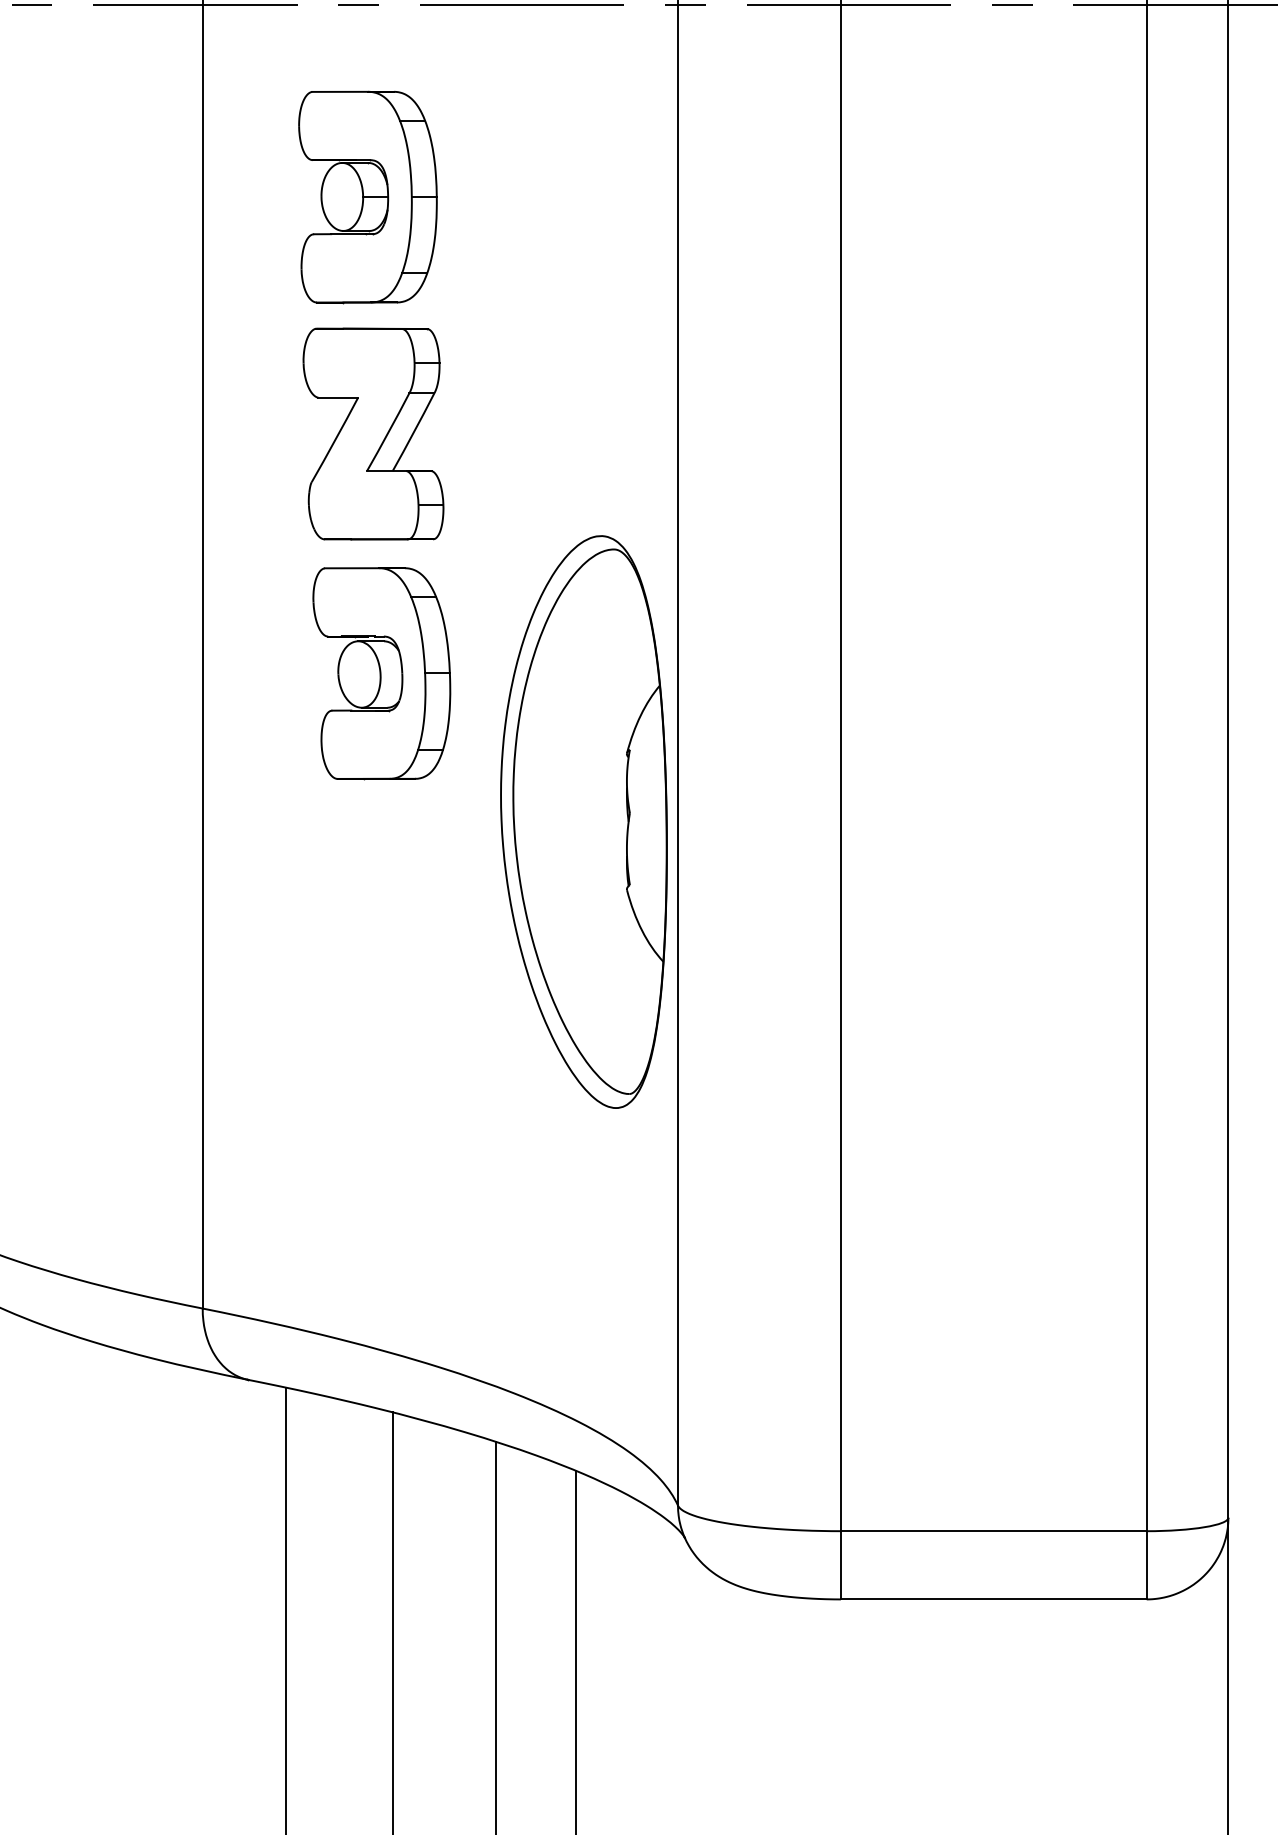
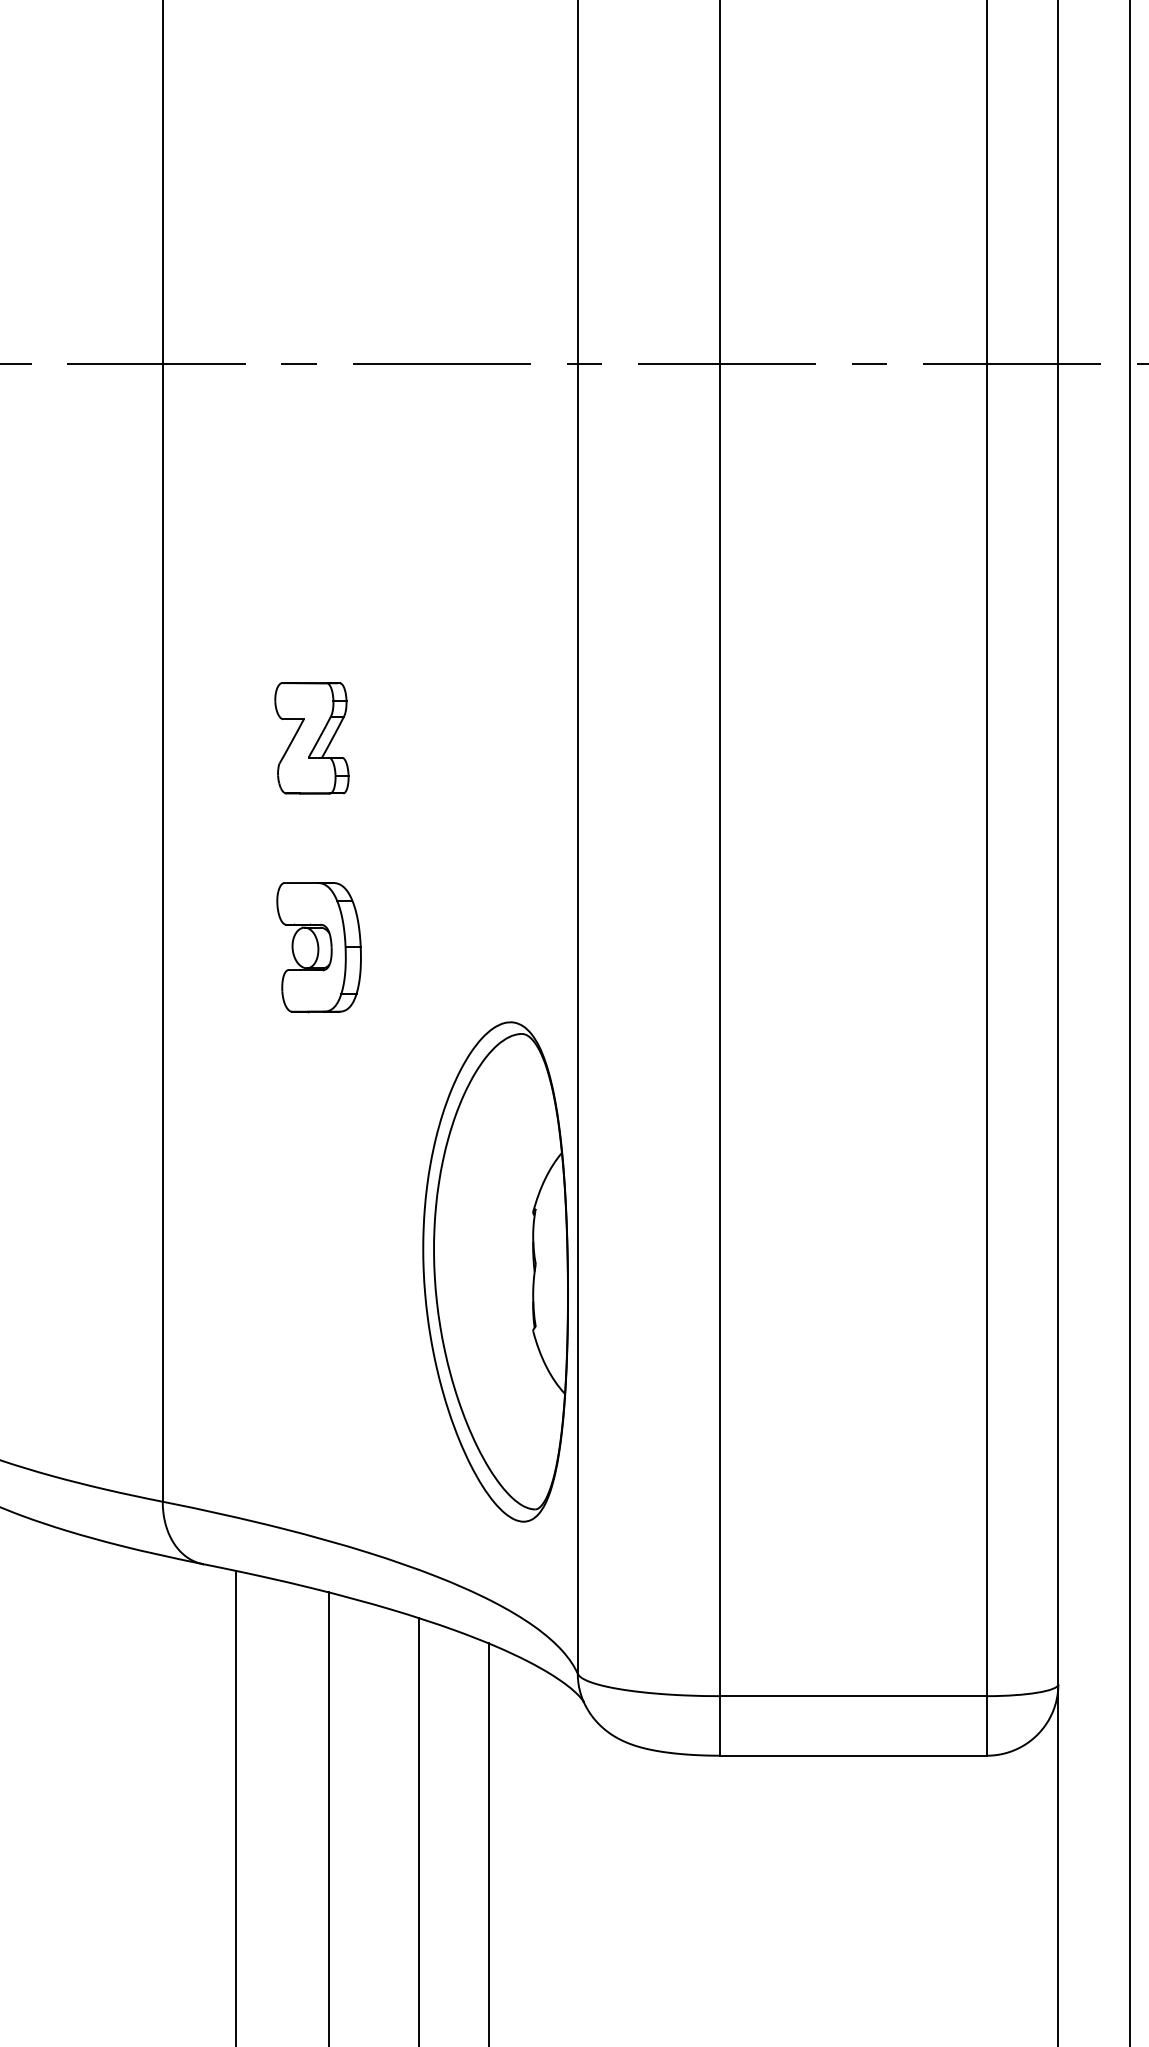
part: (368, 197) -> (307, 531), removed
part: (373, 434) -> (311, 738), size x0.6
part: (381, 673) -> (318, 947), size x0.7
part: (583, 821) -> (495, 1271), moved

